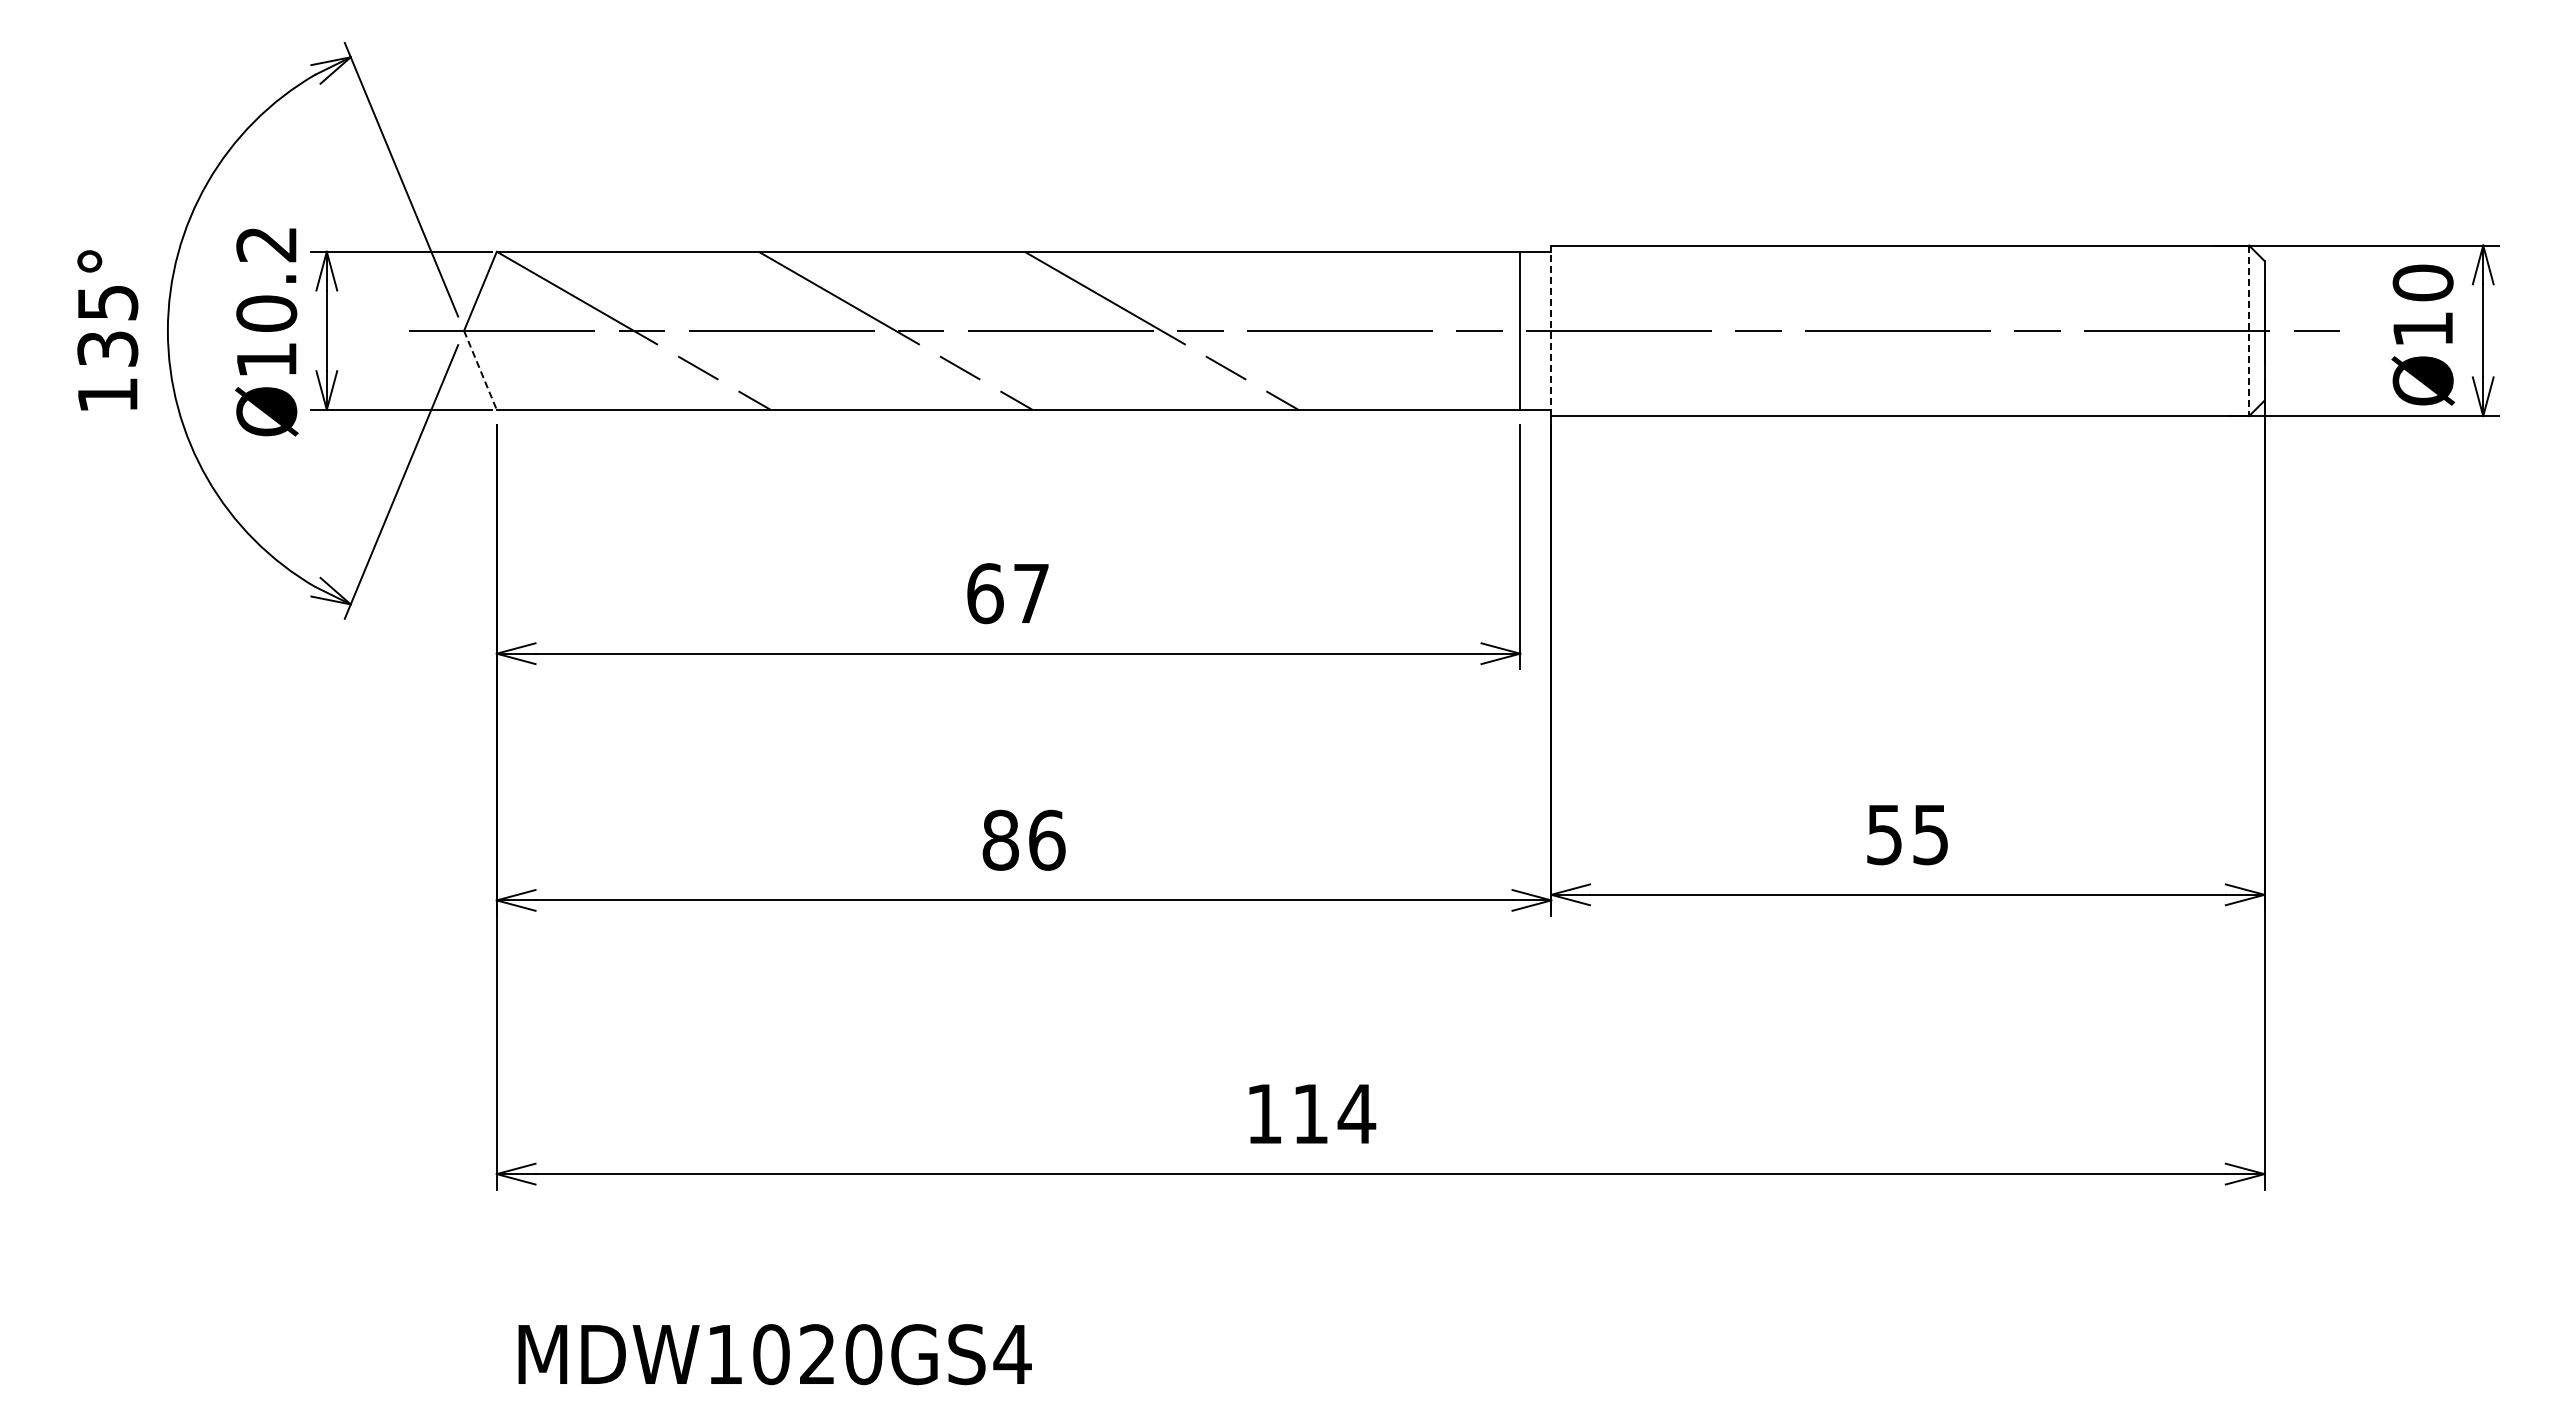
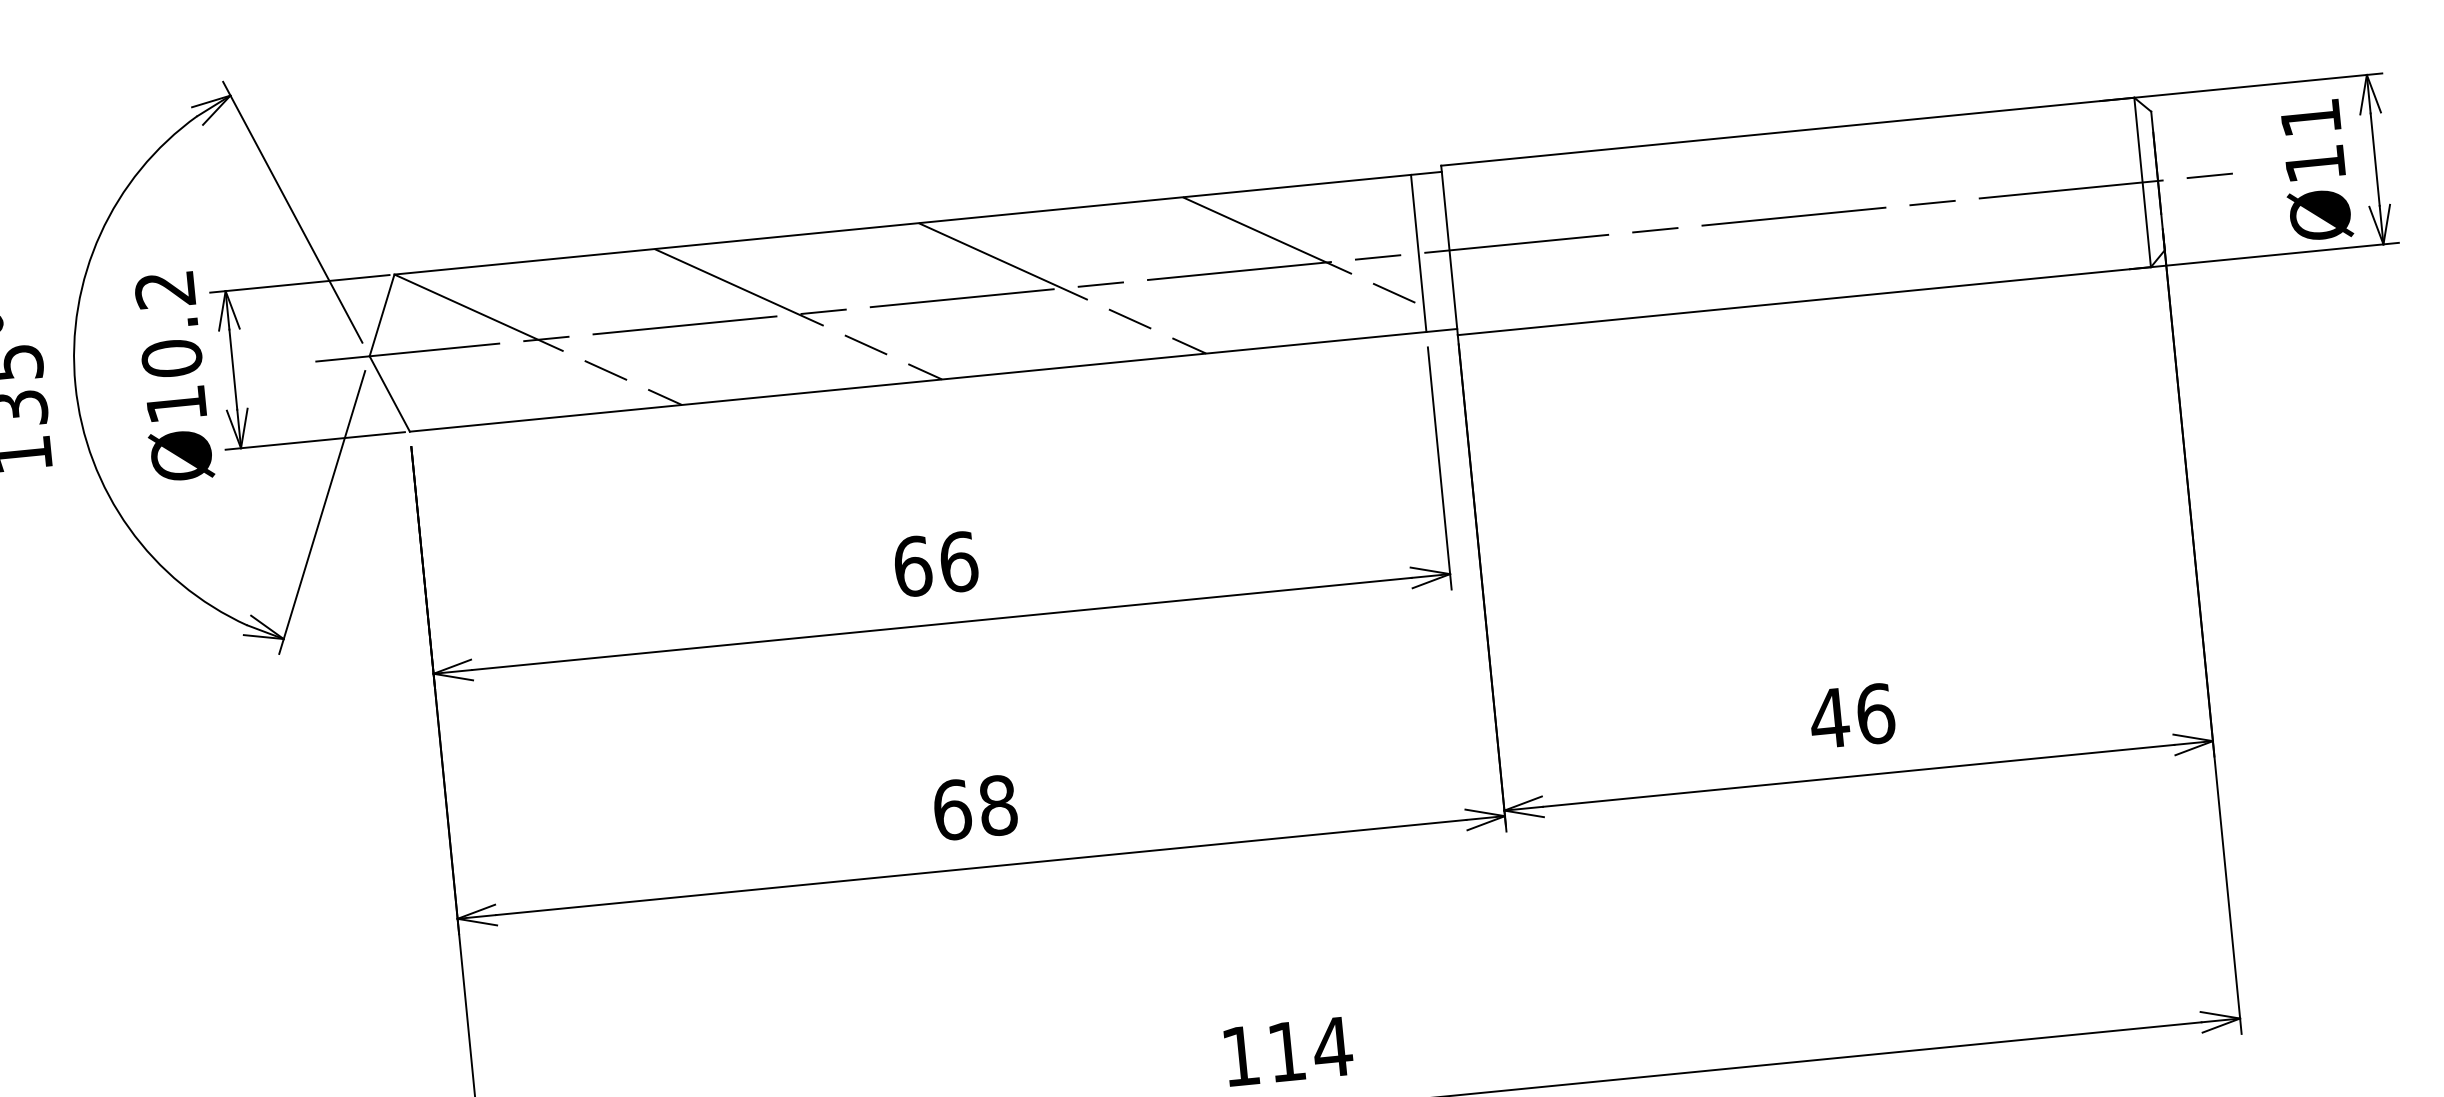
text: (2422, 282) -> (2310, 117), Ø10 -> Ø11
line: (1405, 317) -> (1303, 251), added
line: (1551, 330) -> (1449, 250), dashed -> solid
line: (2249, 331) -> (2143, 183), dashed -> solid
line: (480, 370) -> (389, 394), dashed -> solid
text: (1031, 593) -> (958, 561), 67 -> 66
text: (1907, 834) -> (1852, 715), 55 -> 46
text: (1023, 839) -> (974, 807), 86 -> 68

